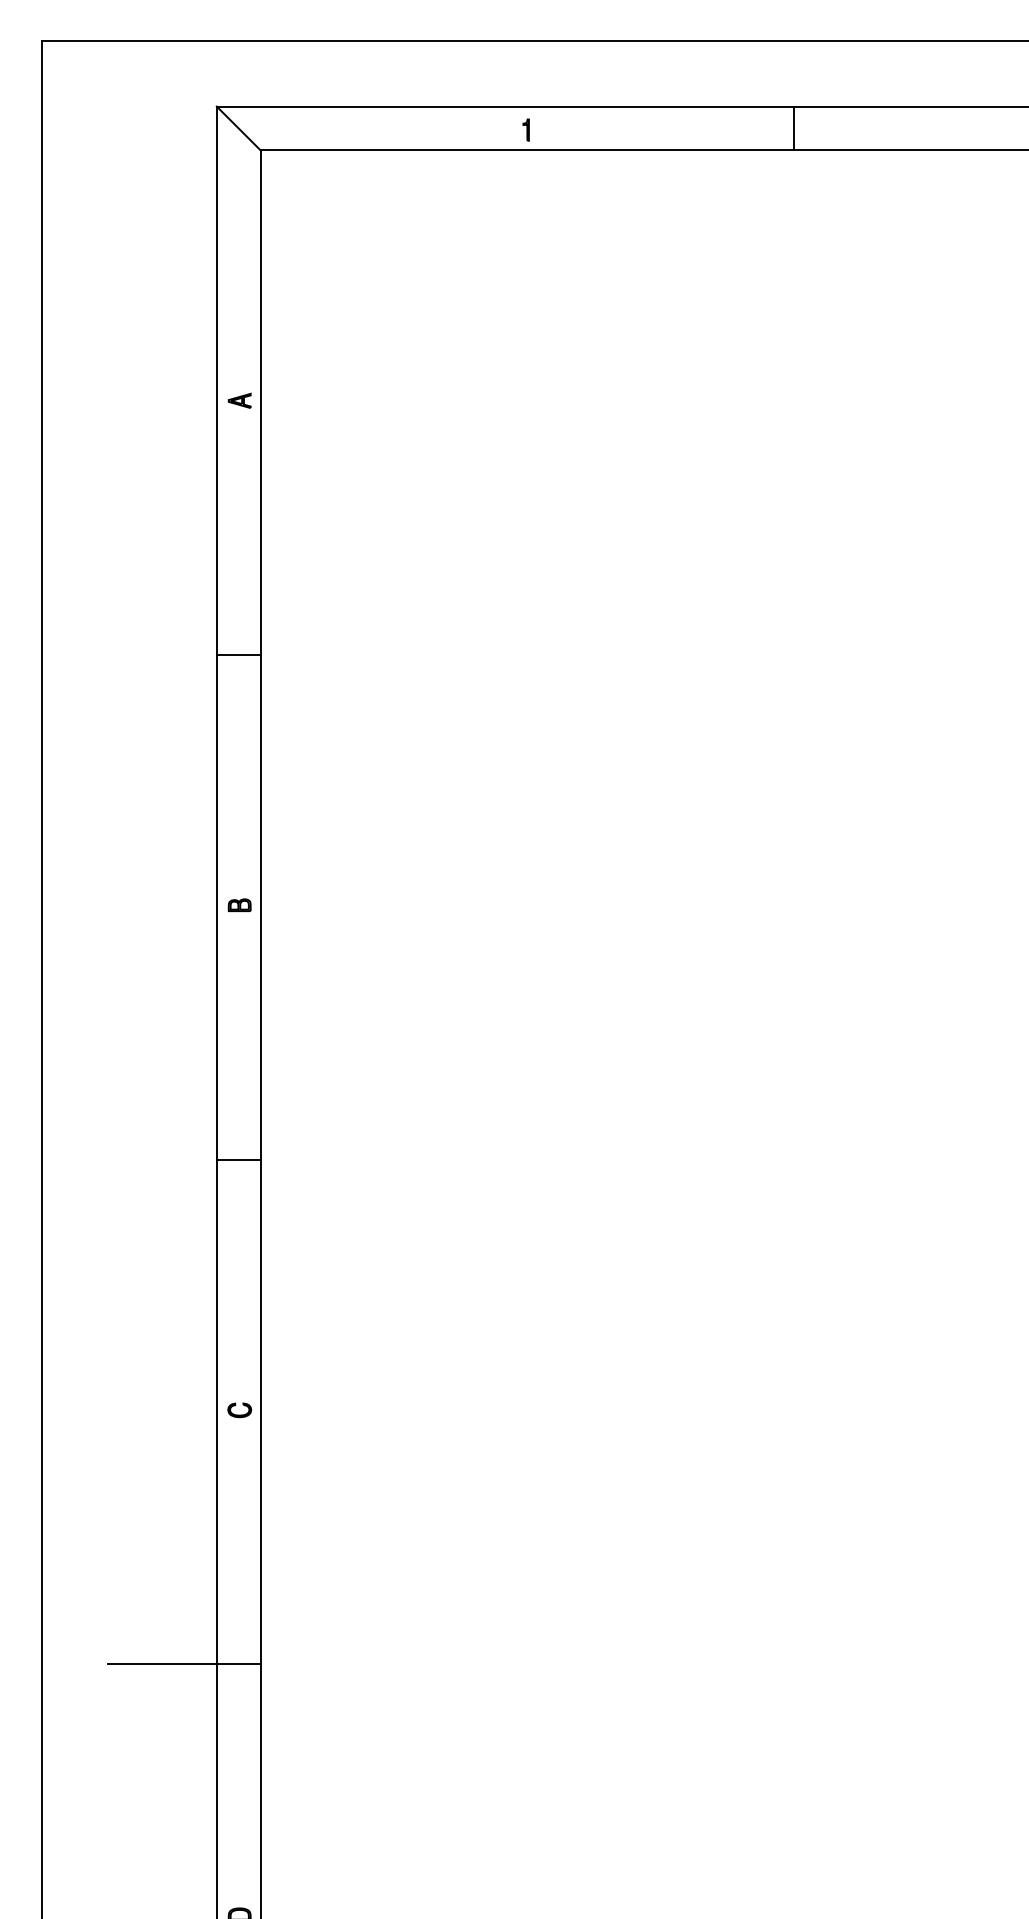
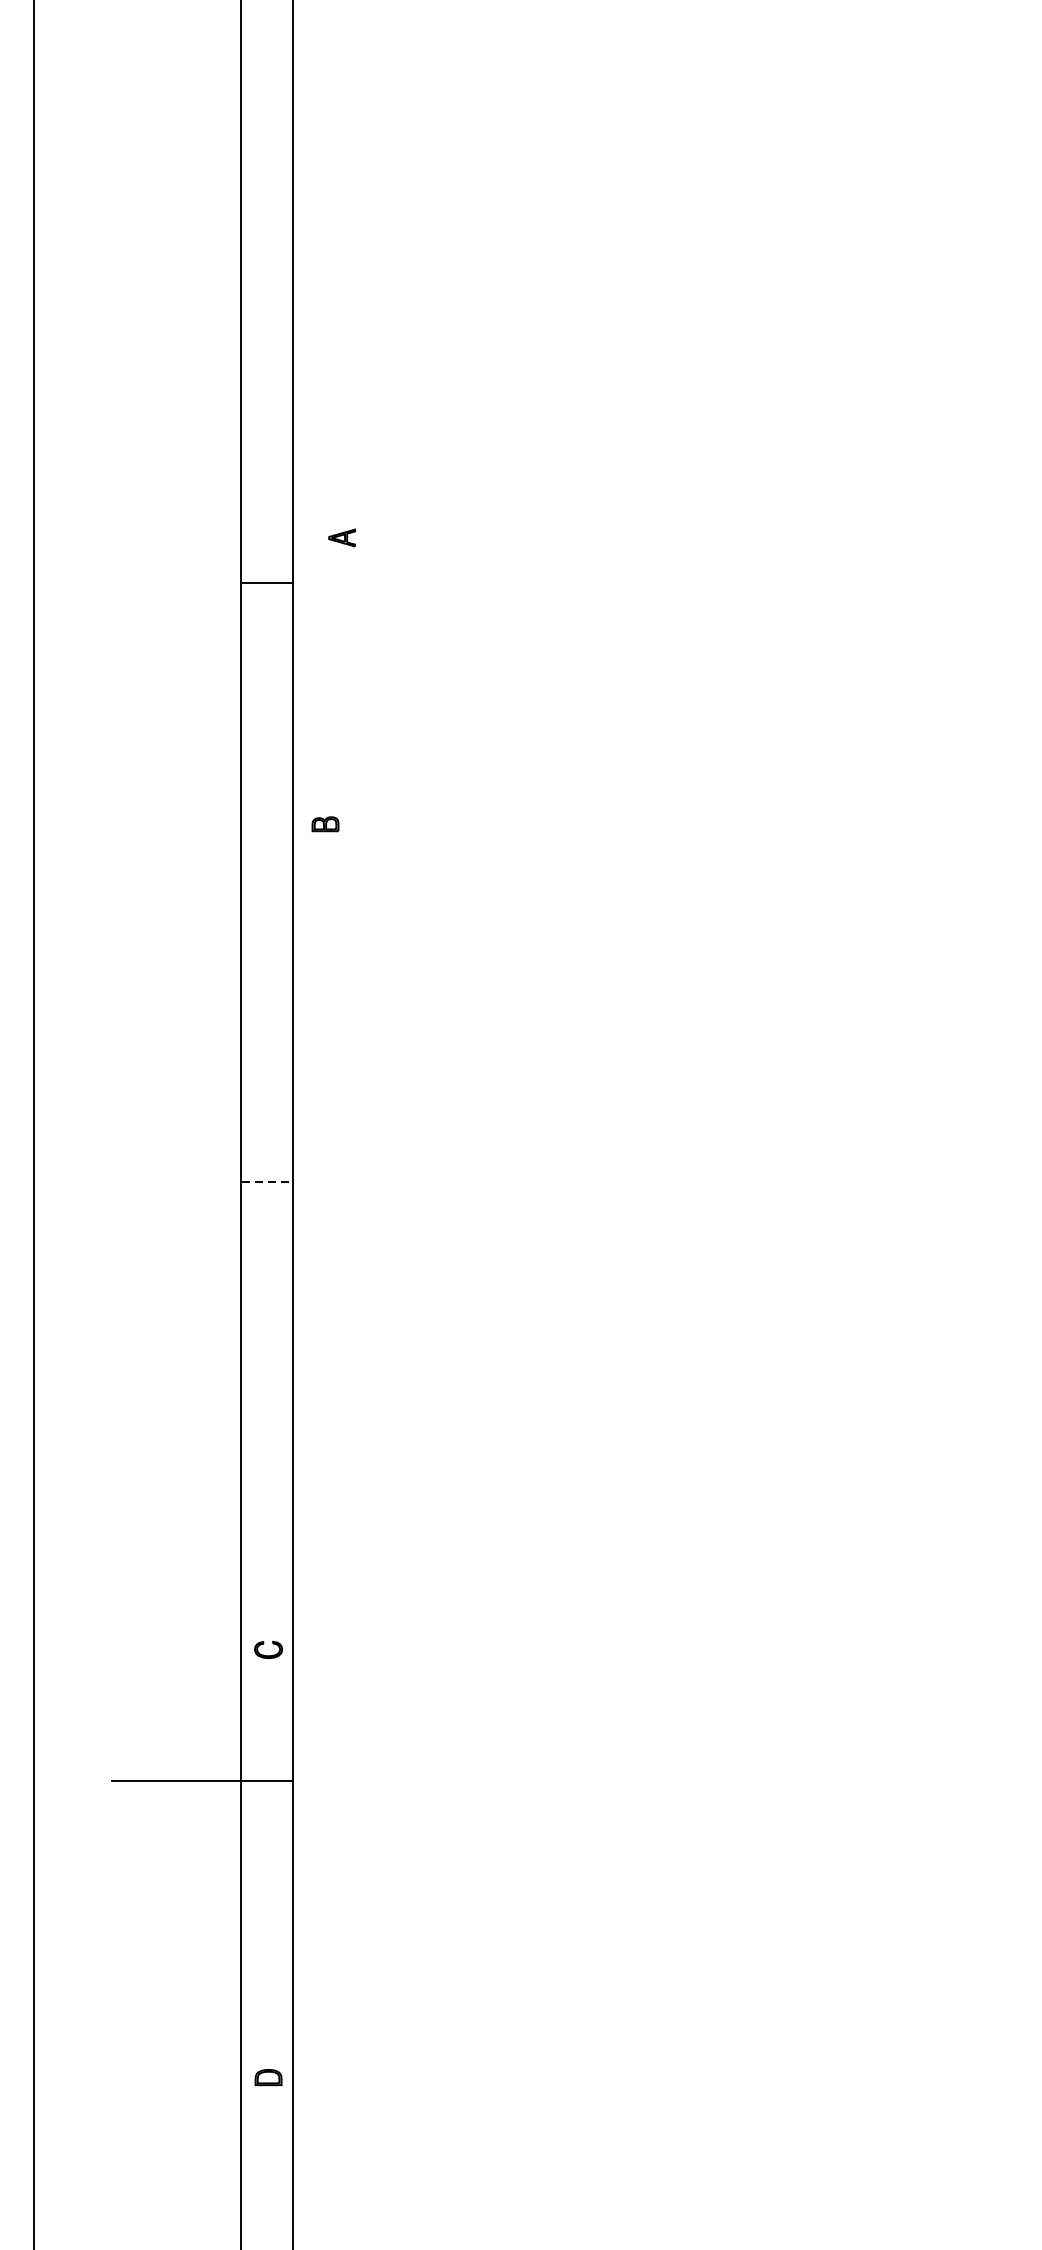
part: (239, 400) -> (341, 537), moved
part: (239, 904) -> (325, 823), moved
line: (238, 1159) -> (267, 1181), solid -> dashed
part: (239, 1410) -> (268, 1650), moved

